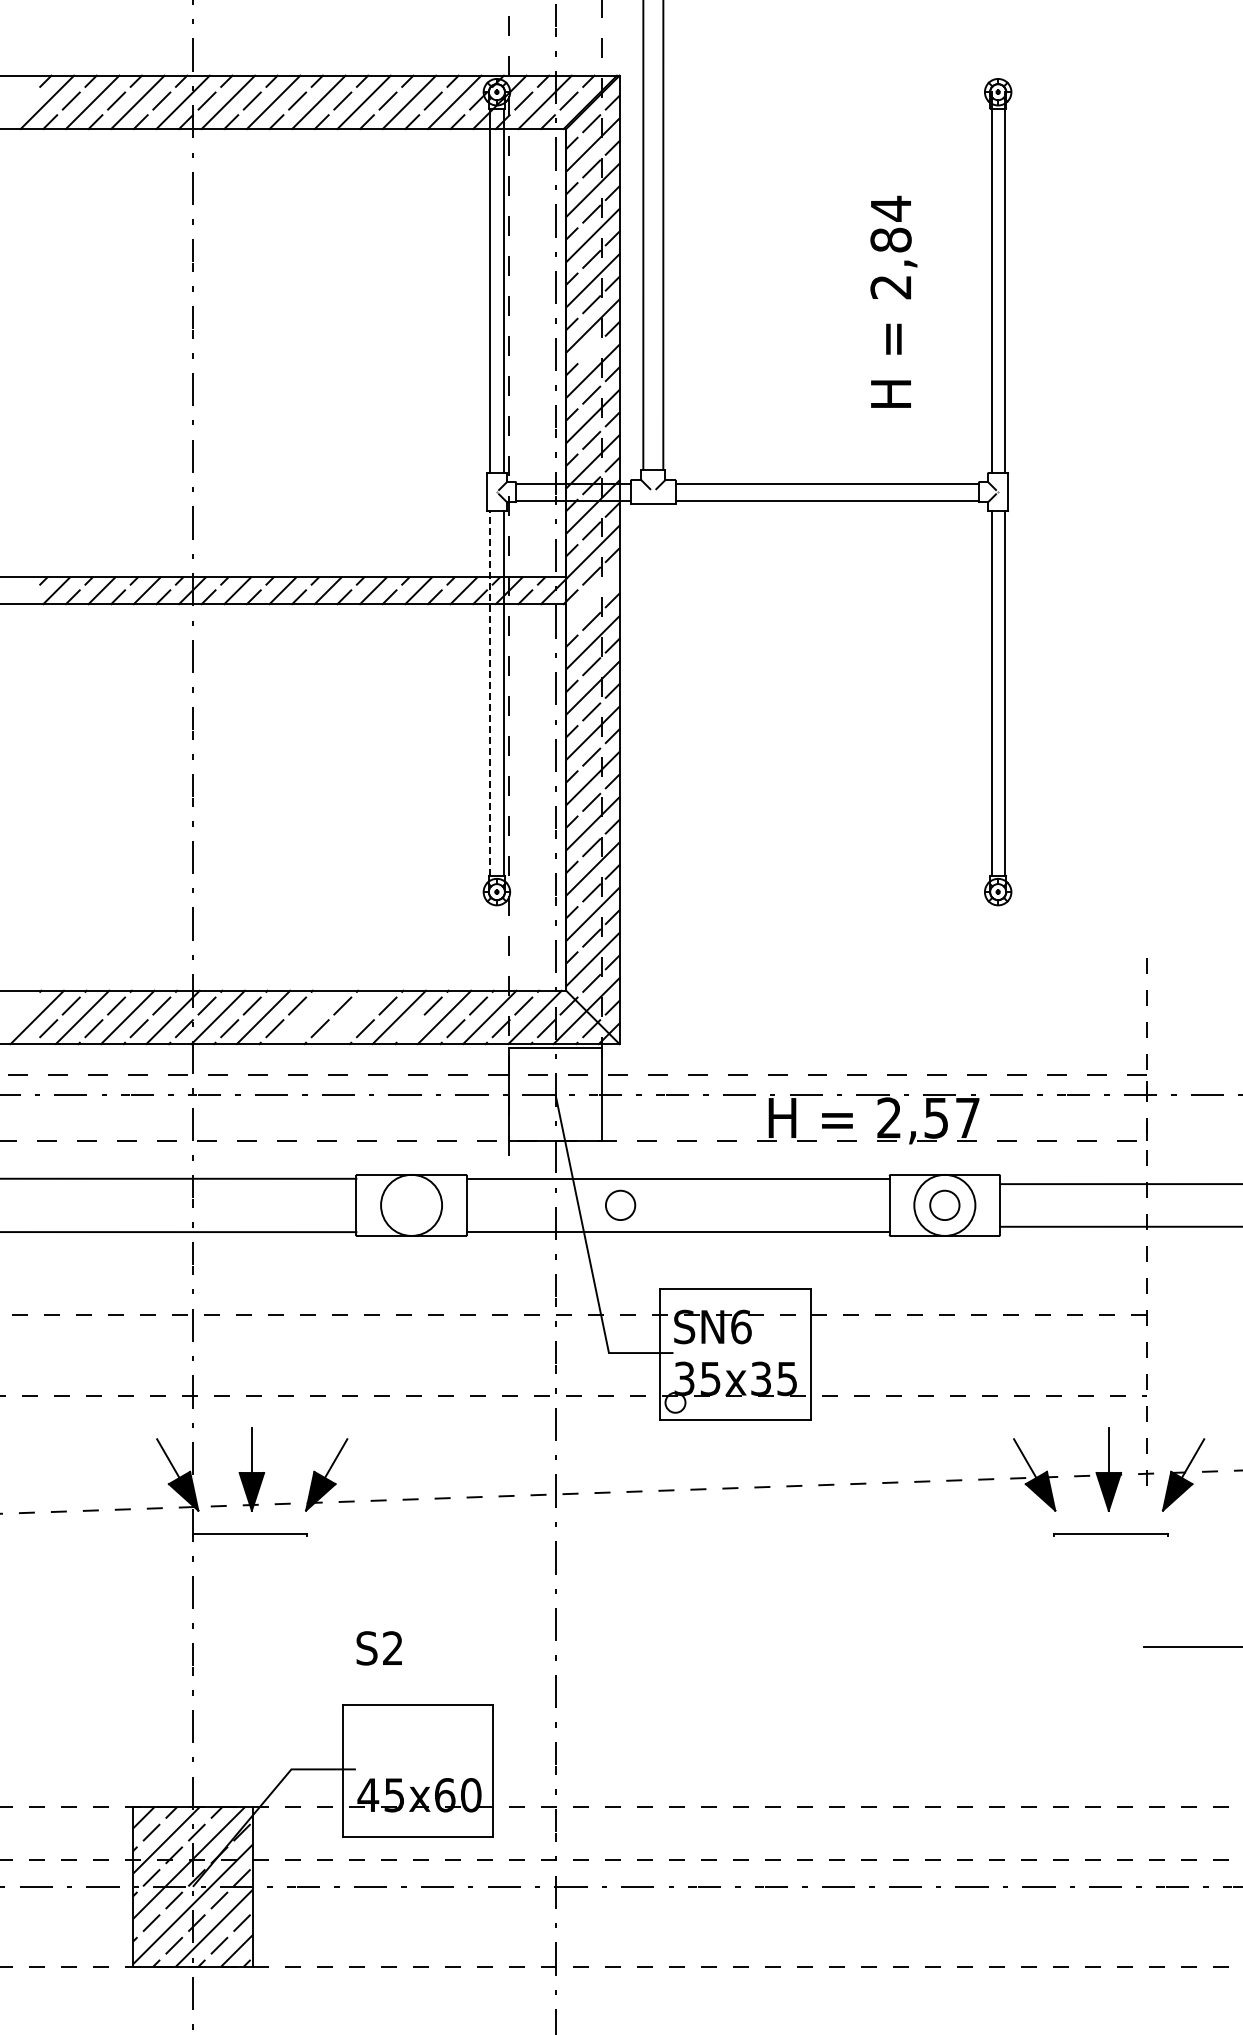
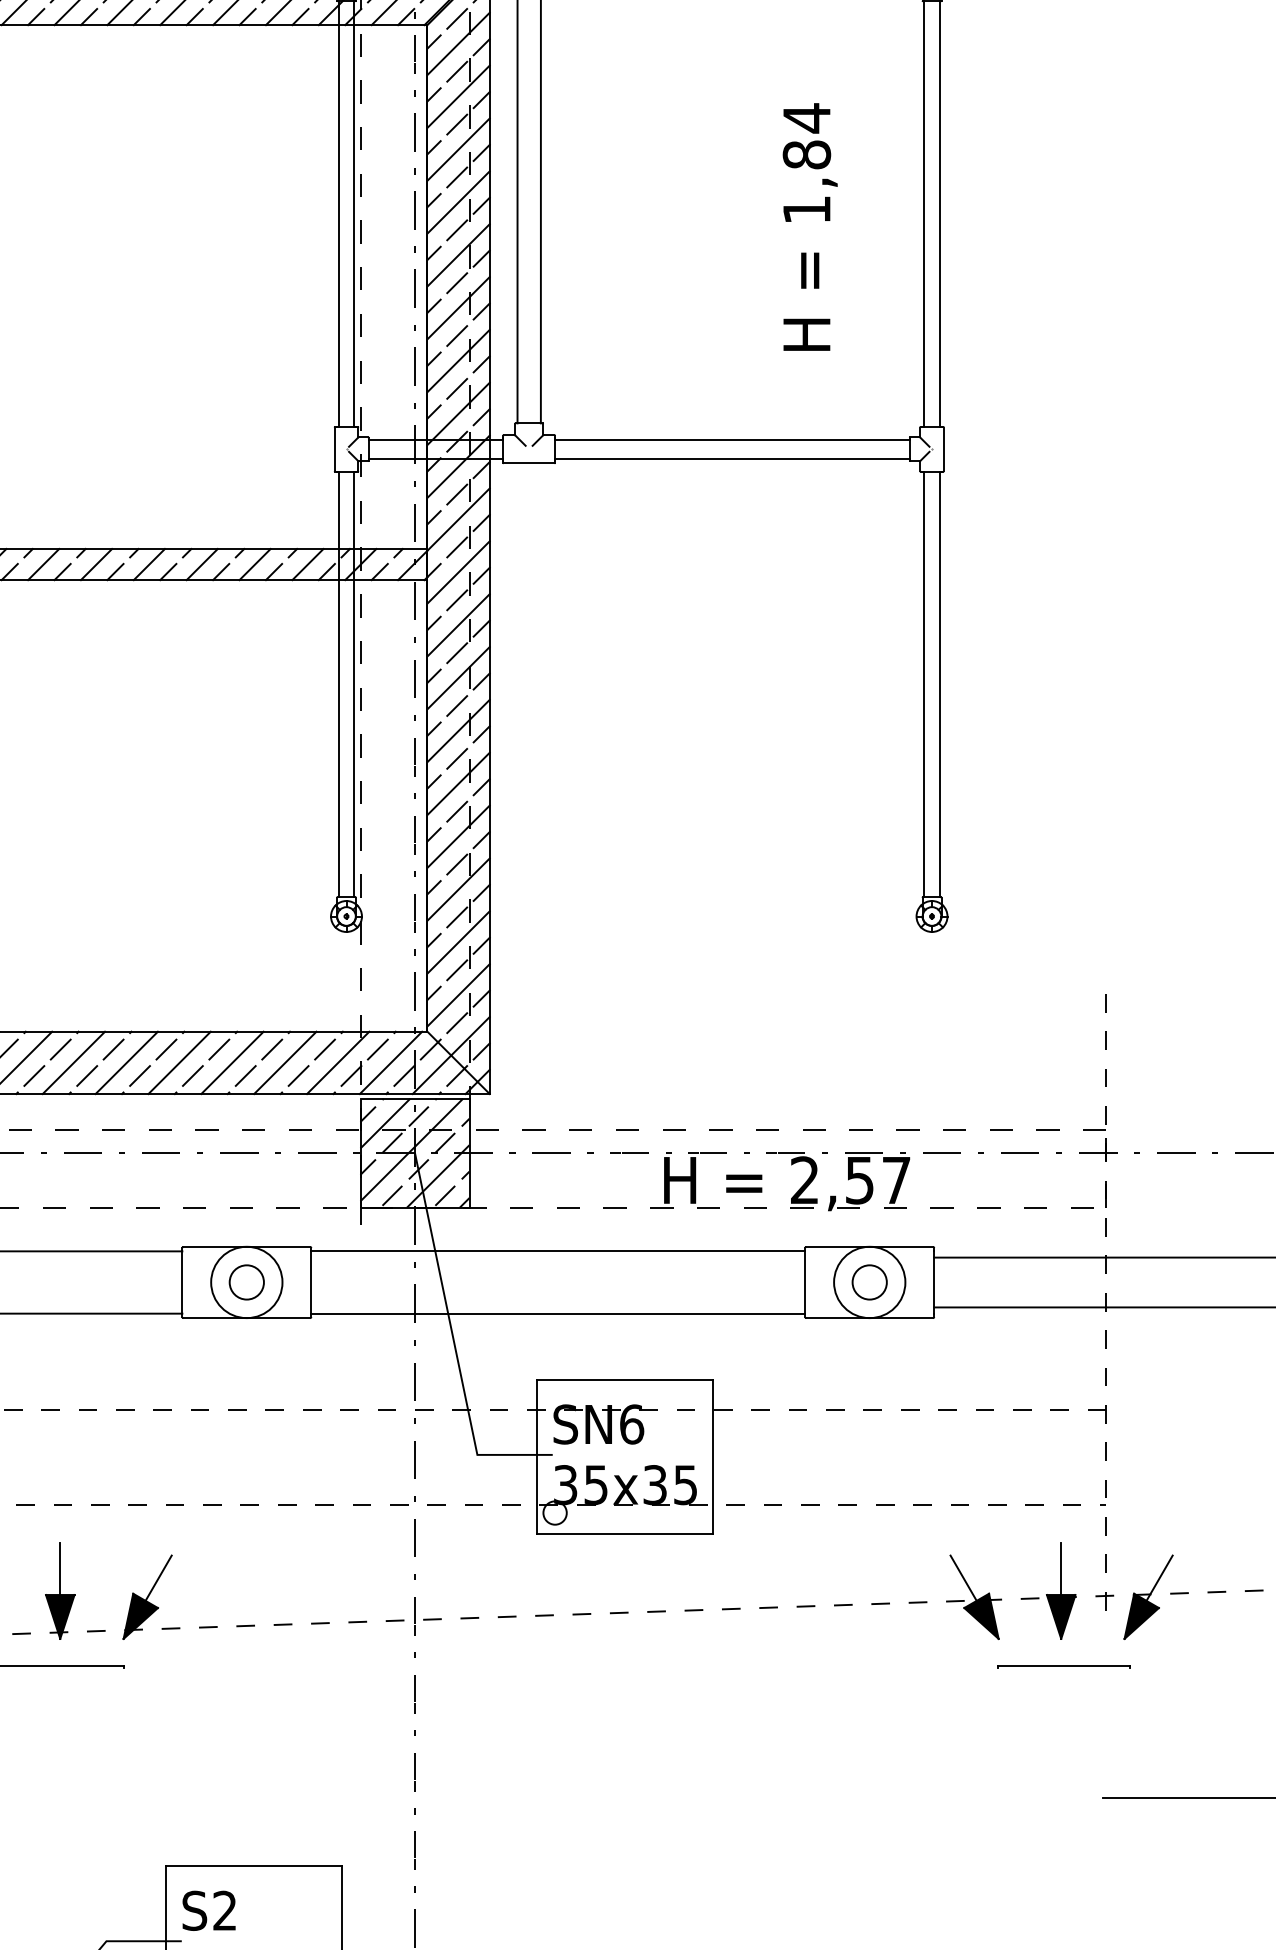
text: (890, 287) -> (806, 210), 2,84 -> 1,84
line: (591, 349) -> (456, 282), added
line: (592, 597) -> (458, 572), added
line: (490, 692) -> (339, 683), dashed -> solid
line: (308, 1017) -> (126, 1062), added
line: (353, 1017) -> (178, 1062), added
line: (410, 1028) -> (245, 1075), added
hatch: (555, 1094) -> (414, 1152), added
circle: (620, 1204) -> (246, 1281), moved
text: (378, 1648) -> (208, 1910), moved

